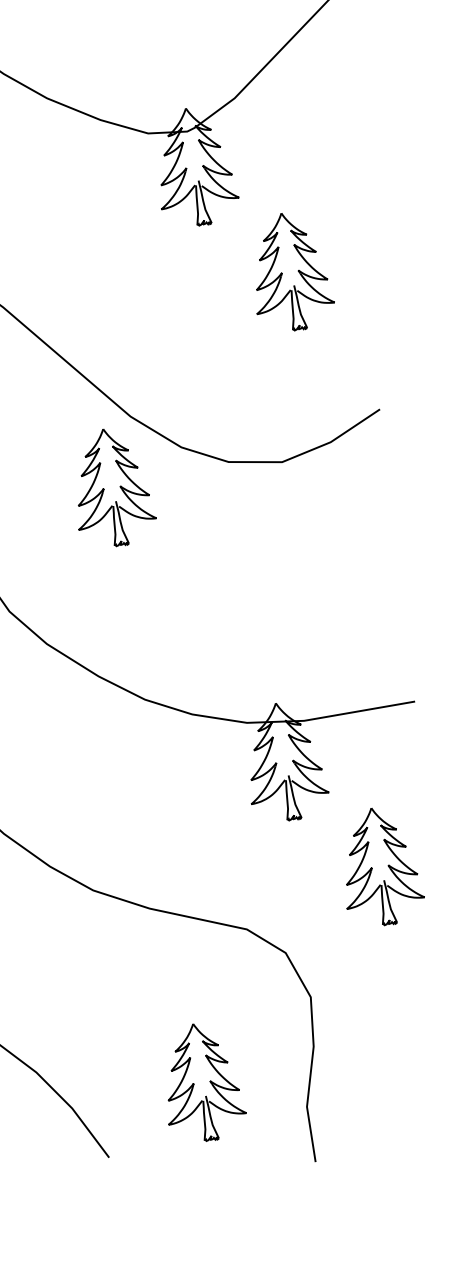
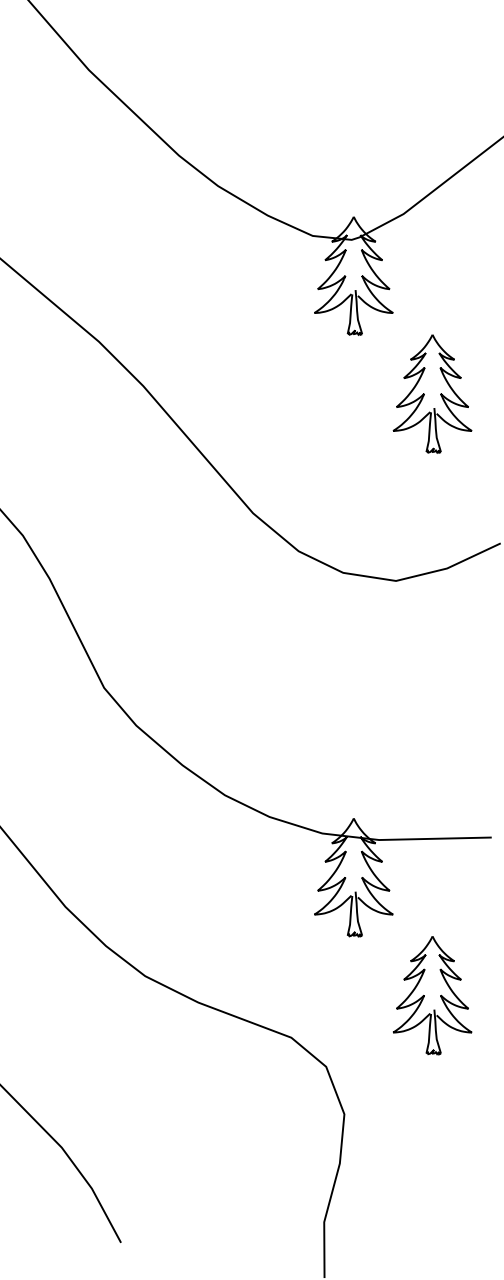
part: (111, 487) -> (223, 580), removed
part: (201, 1082) -> (223, 1182), removed

